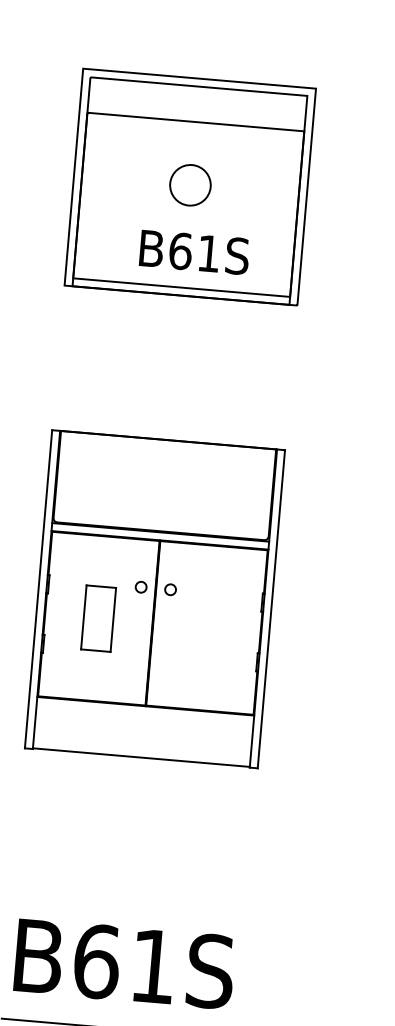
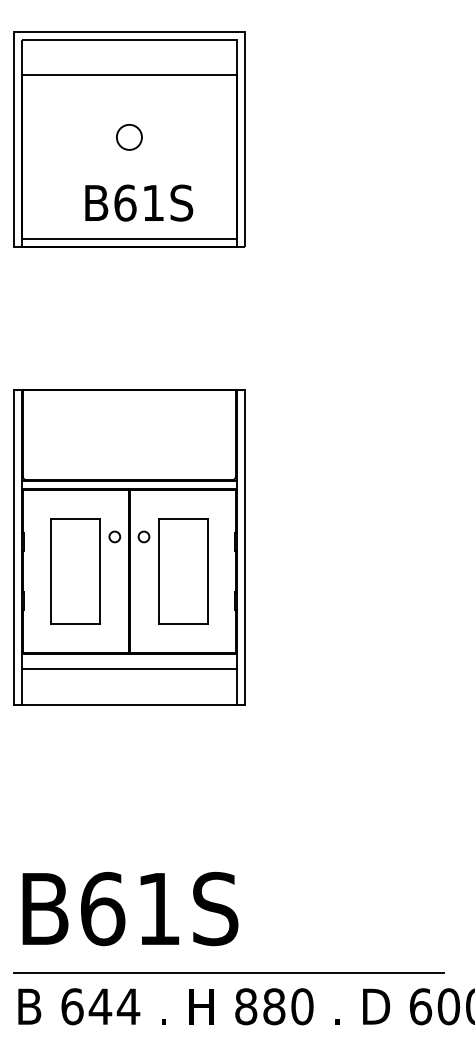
circle: (189, 184) -> (128, 136), size x0.62
part: (98, 618) -> (75, 571), size x1.67
part: (207, 628) -> (183, 571), added
line: (143, 722) -> (128, 669), added

